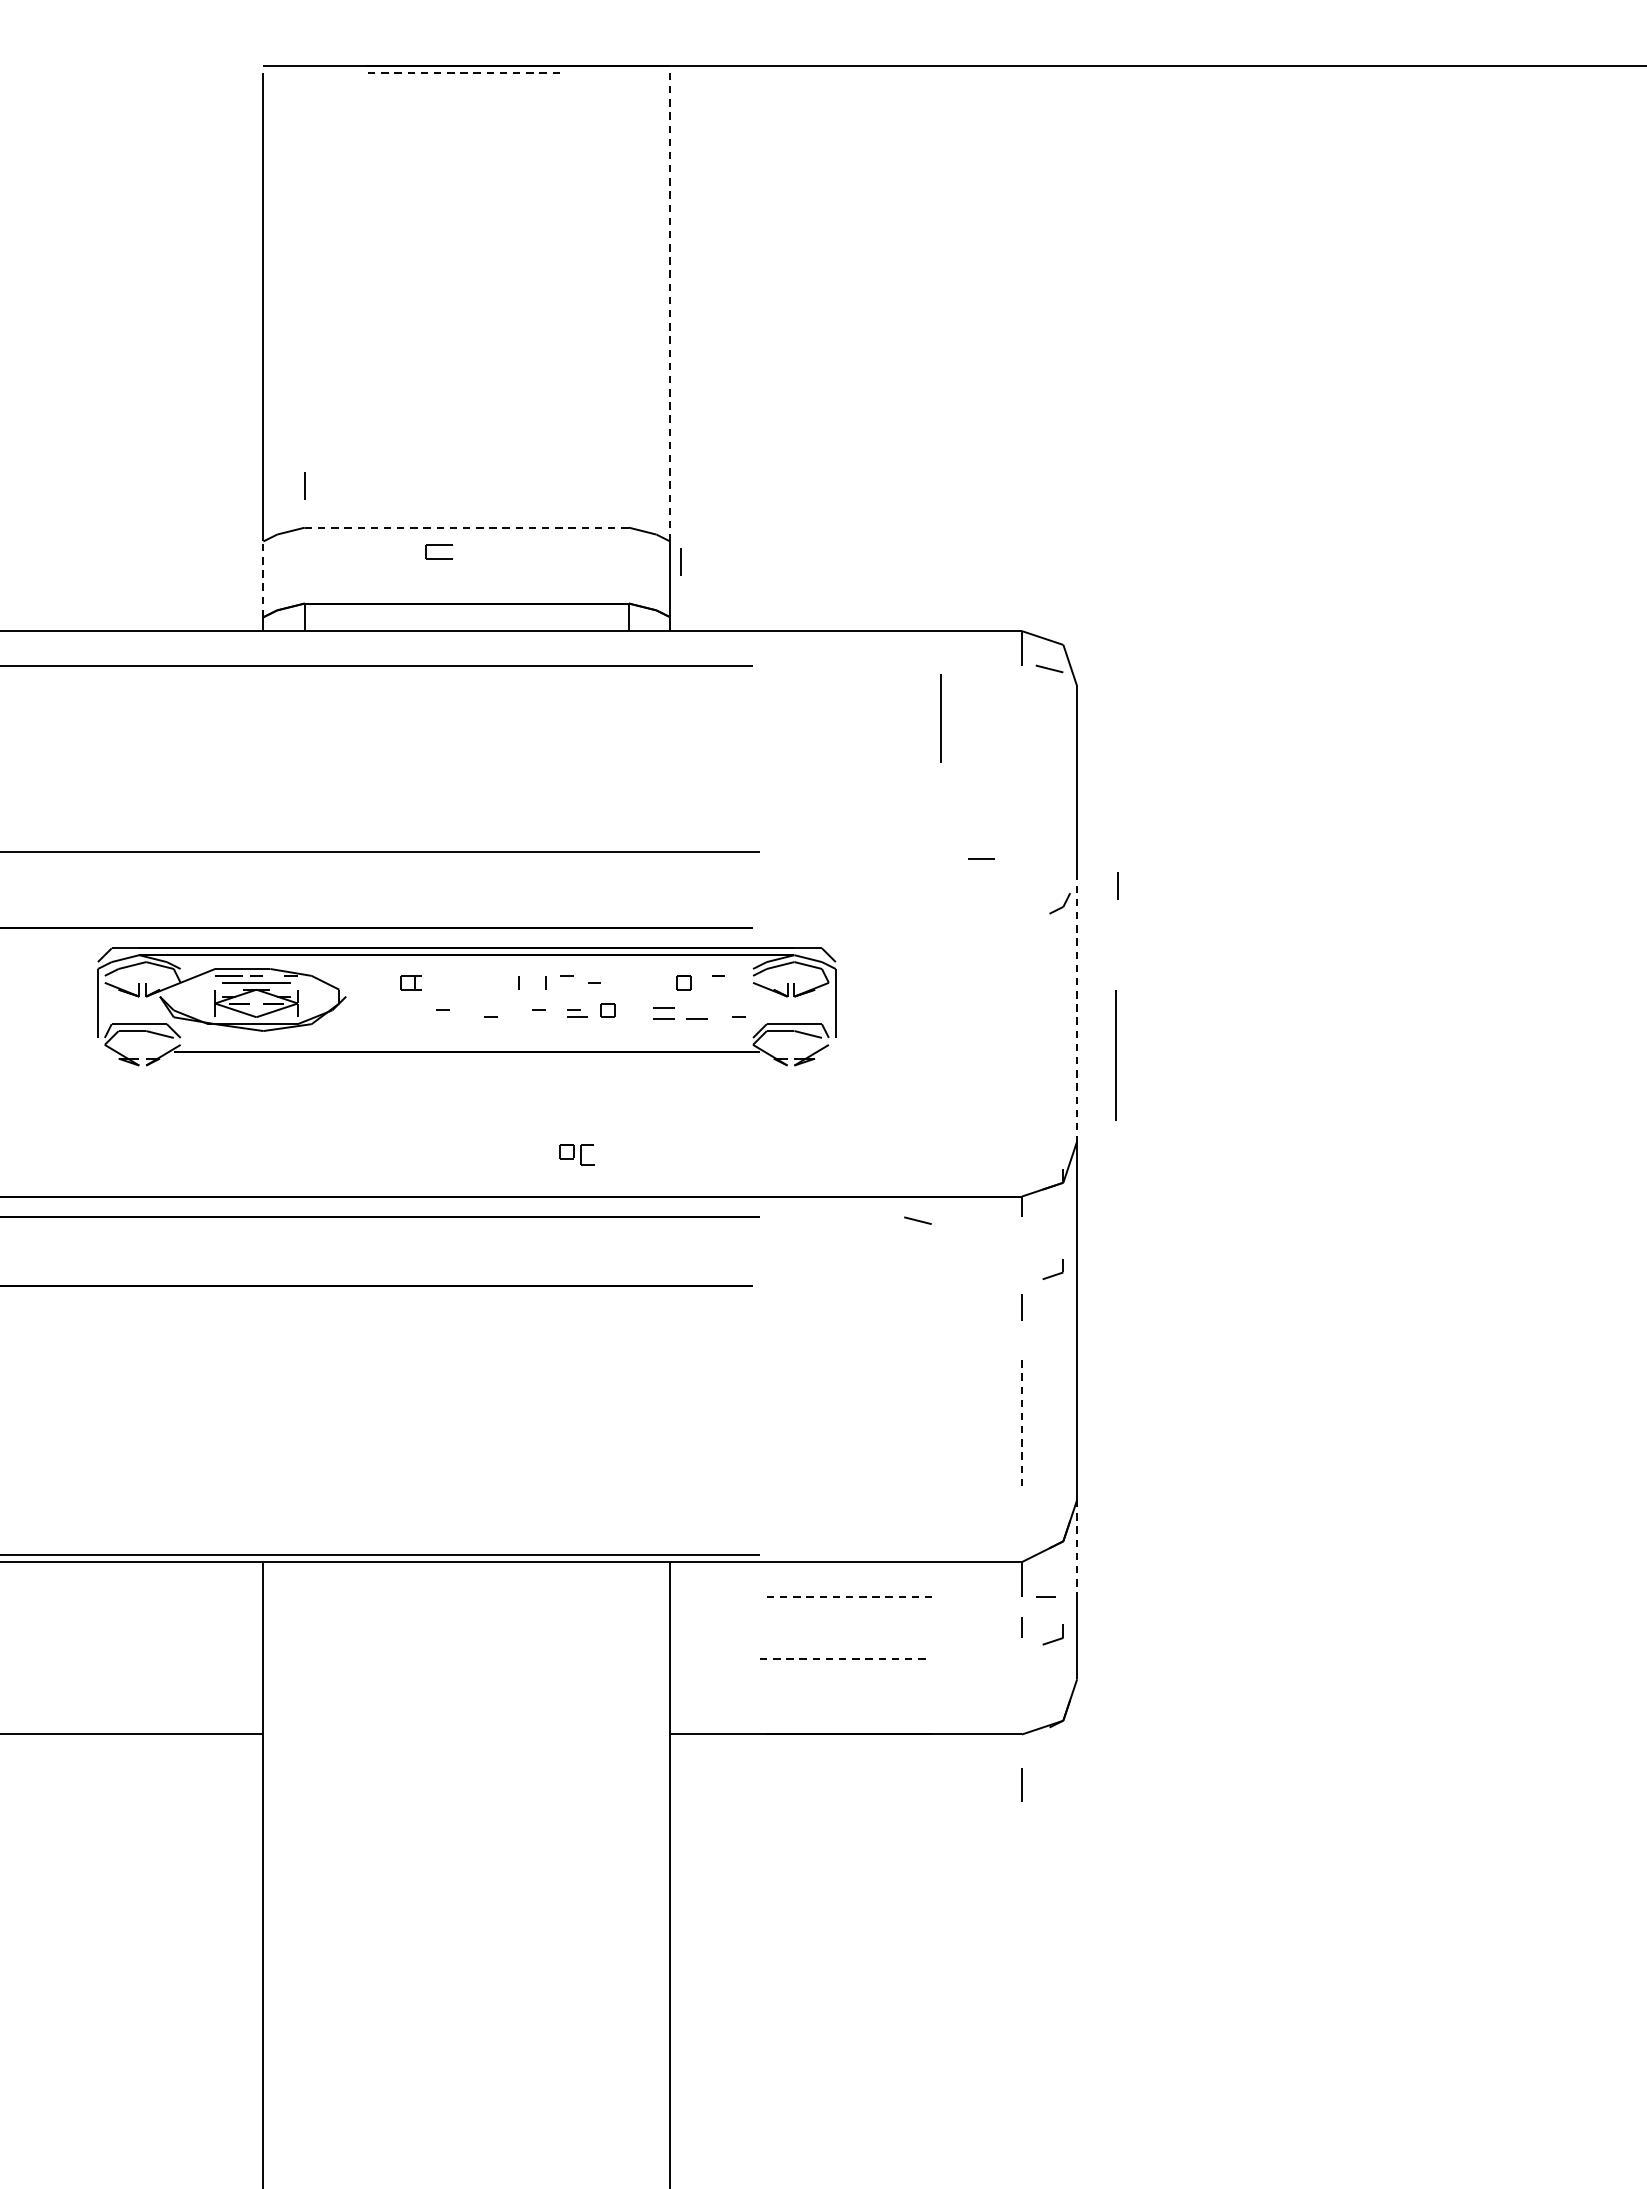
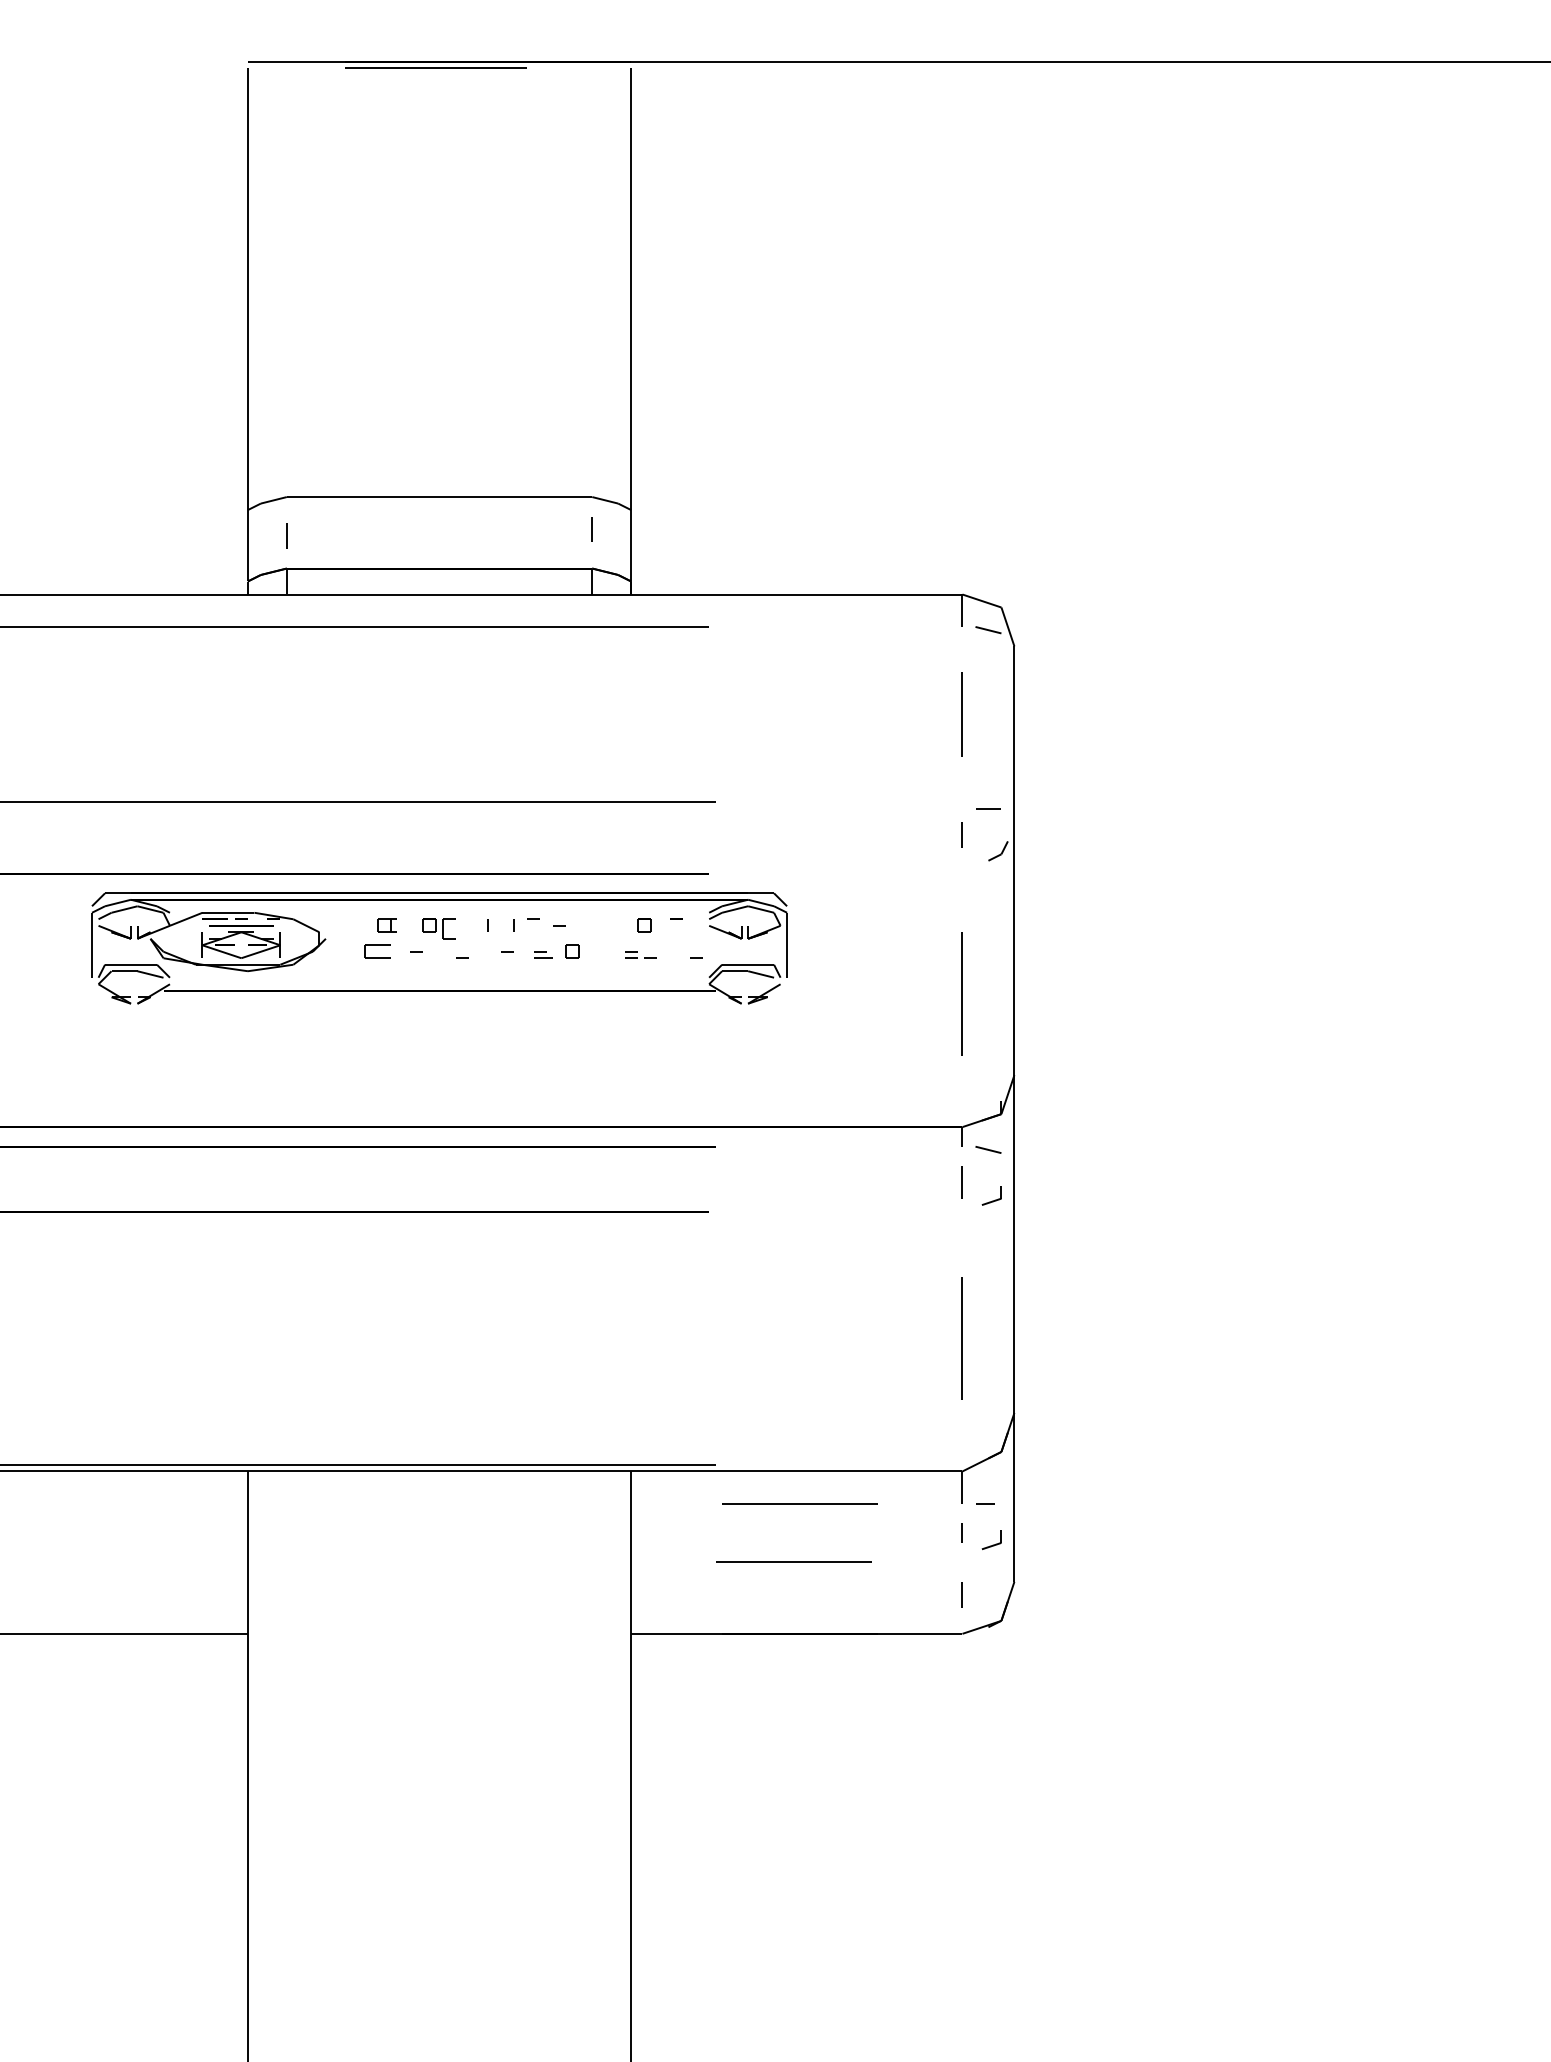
line: (463, 72) -> (436, 68), dashed -> solid
line: (670, 307) -> (631, 289), dashed -> solid
line: (304, 485) -> (286, 535), moved
line: (466, 528) -> (439, 497), dashed -> solid
part: (439, 551) -> (377, 951), moved
line: (680, 562) -> (591, 529), moved
line: (262, 579) -> (247, 545), dashed -> solid
line: (940, 718) -> (961, 714), moved
line: (981, 858) -> (988, 808), moved
line: (1116, 885) -> (961, 834), moved
line: (1077, 1006) -> (1014, 948), dashed -> solid
part: (680, 1013) -> (640, 954), size x0.62
line: (1115, 1054) -> (961, 993), moved
part: (576, 1154) -> (438, 928), moved
line: (917, 1220) -> (988, 1149), moved
line: (1020, 1307) -> (961, 1594), moved
line: (1022, 1420) -> (962, 1338), dashed -> solid
line: (1077, 1548) -> (1014, 1458), dashed -> solid
line: (850, 1596) -> (800, 1503), dashed -> solid
line: (842, 1658) -> (793, 1562), dashed -> solid
line: (1020, 1785) -> (961, 1182), moved

